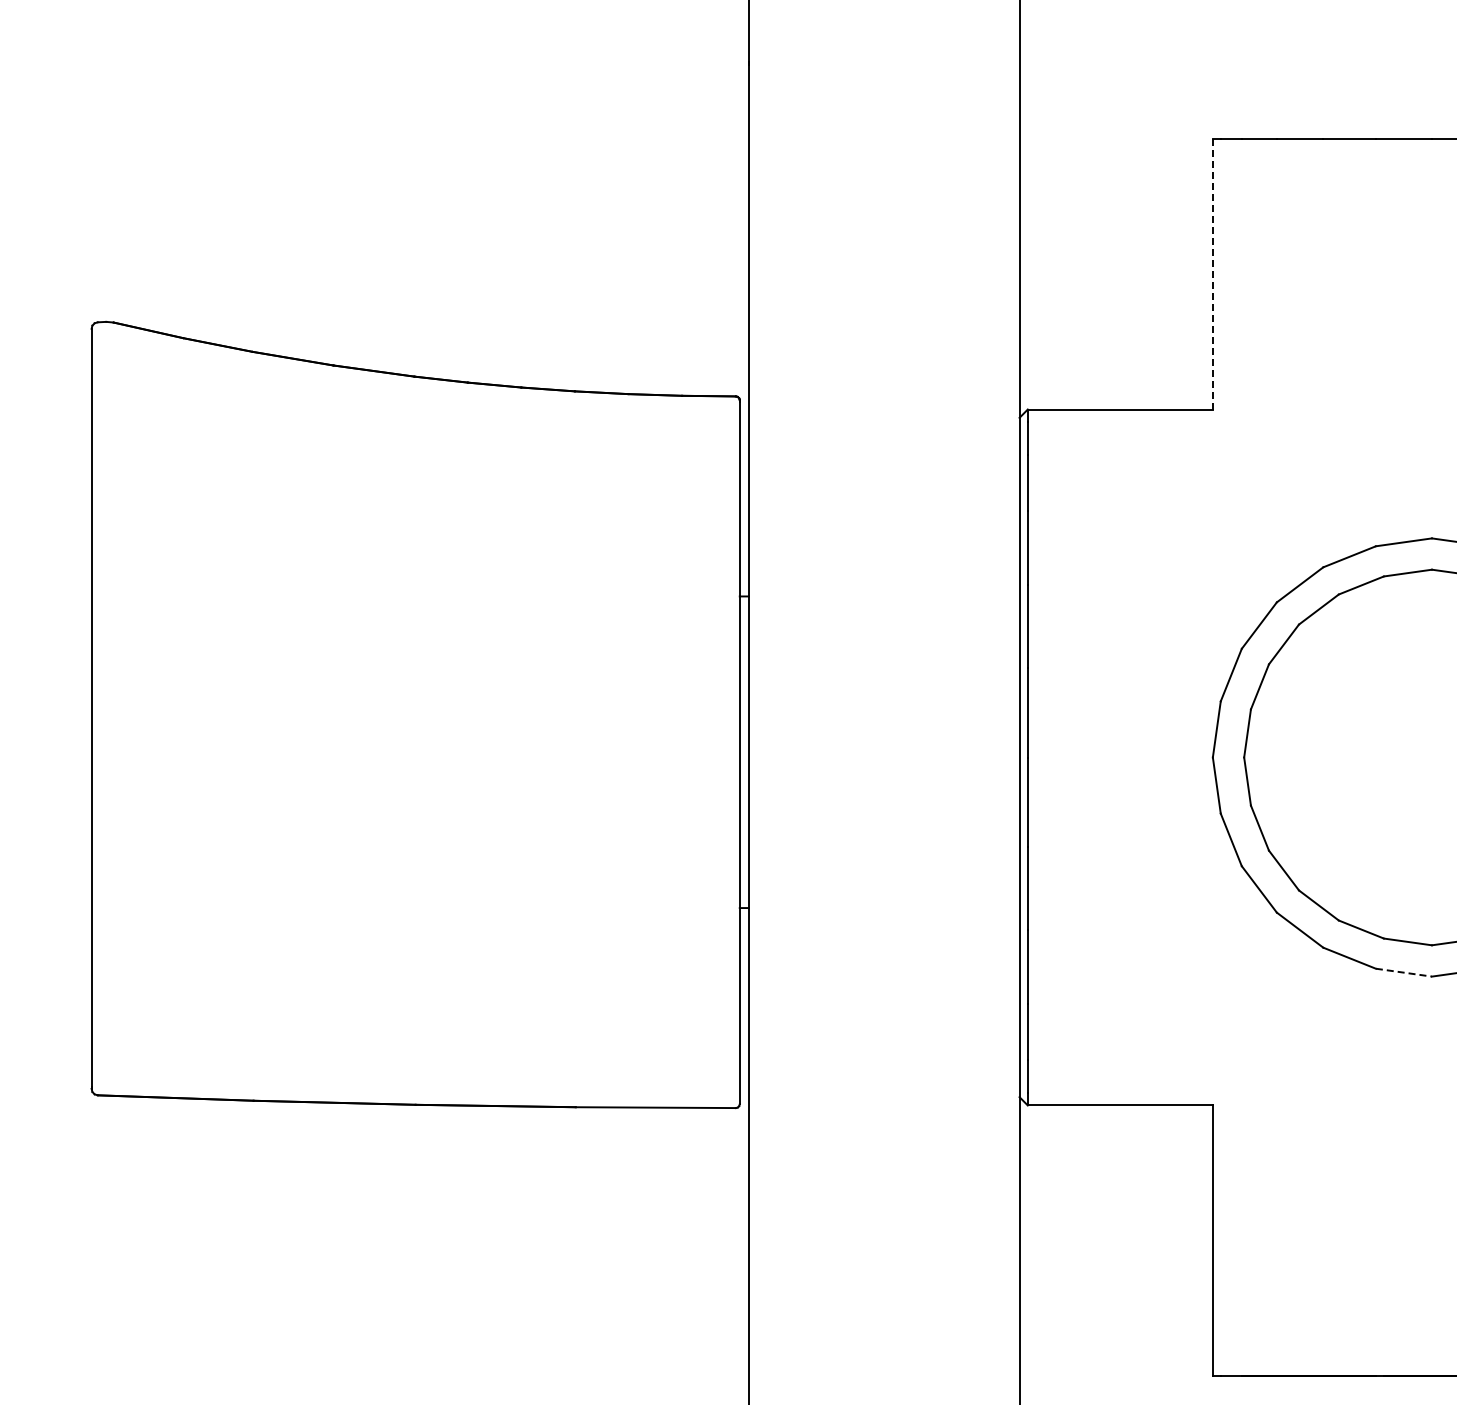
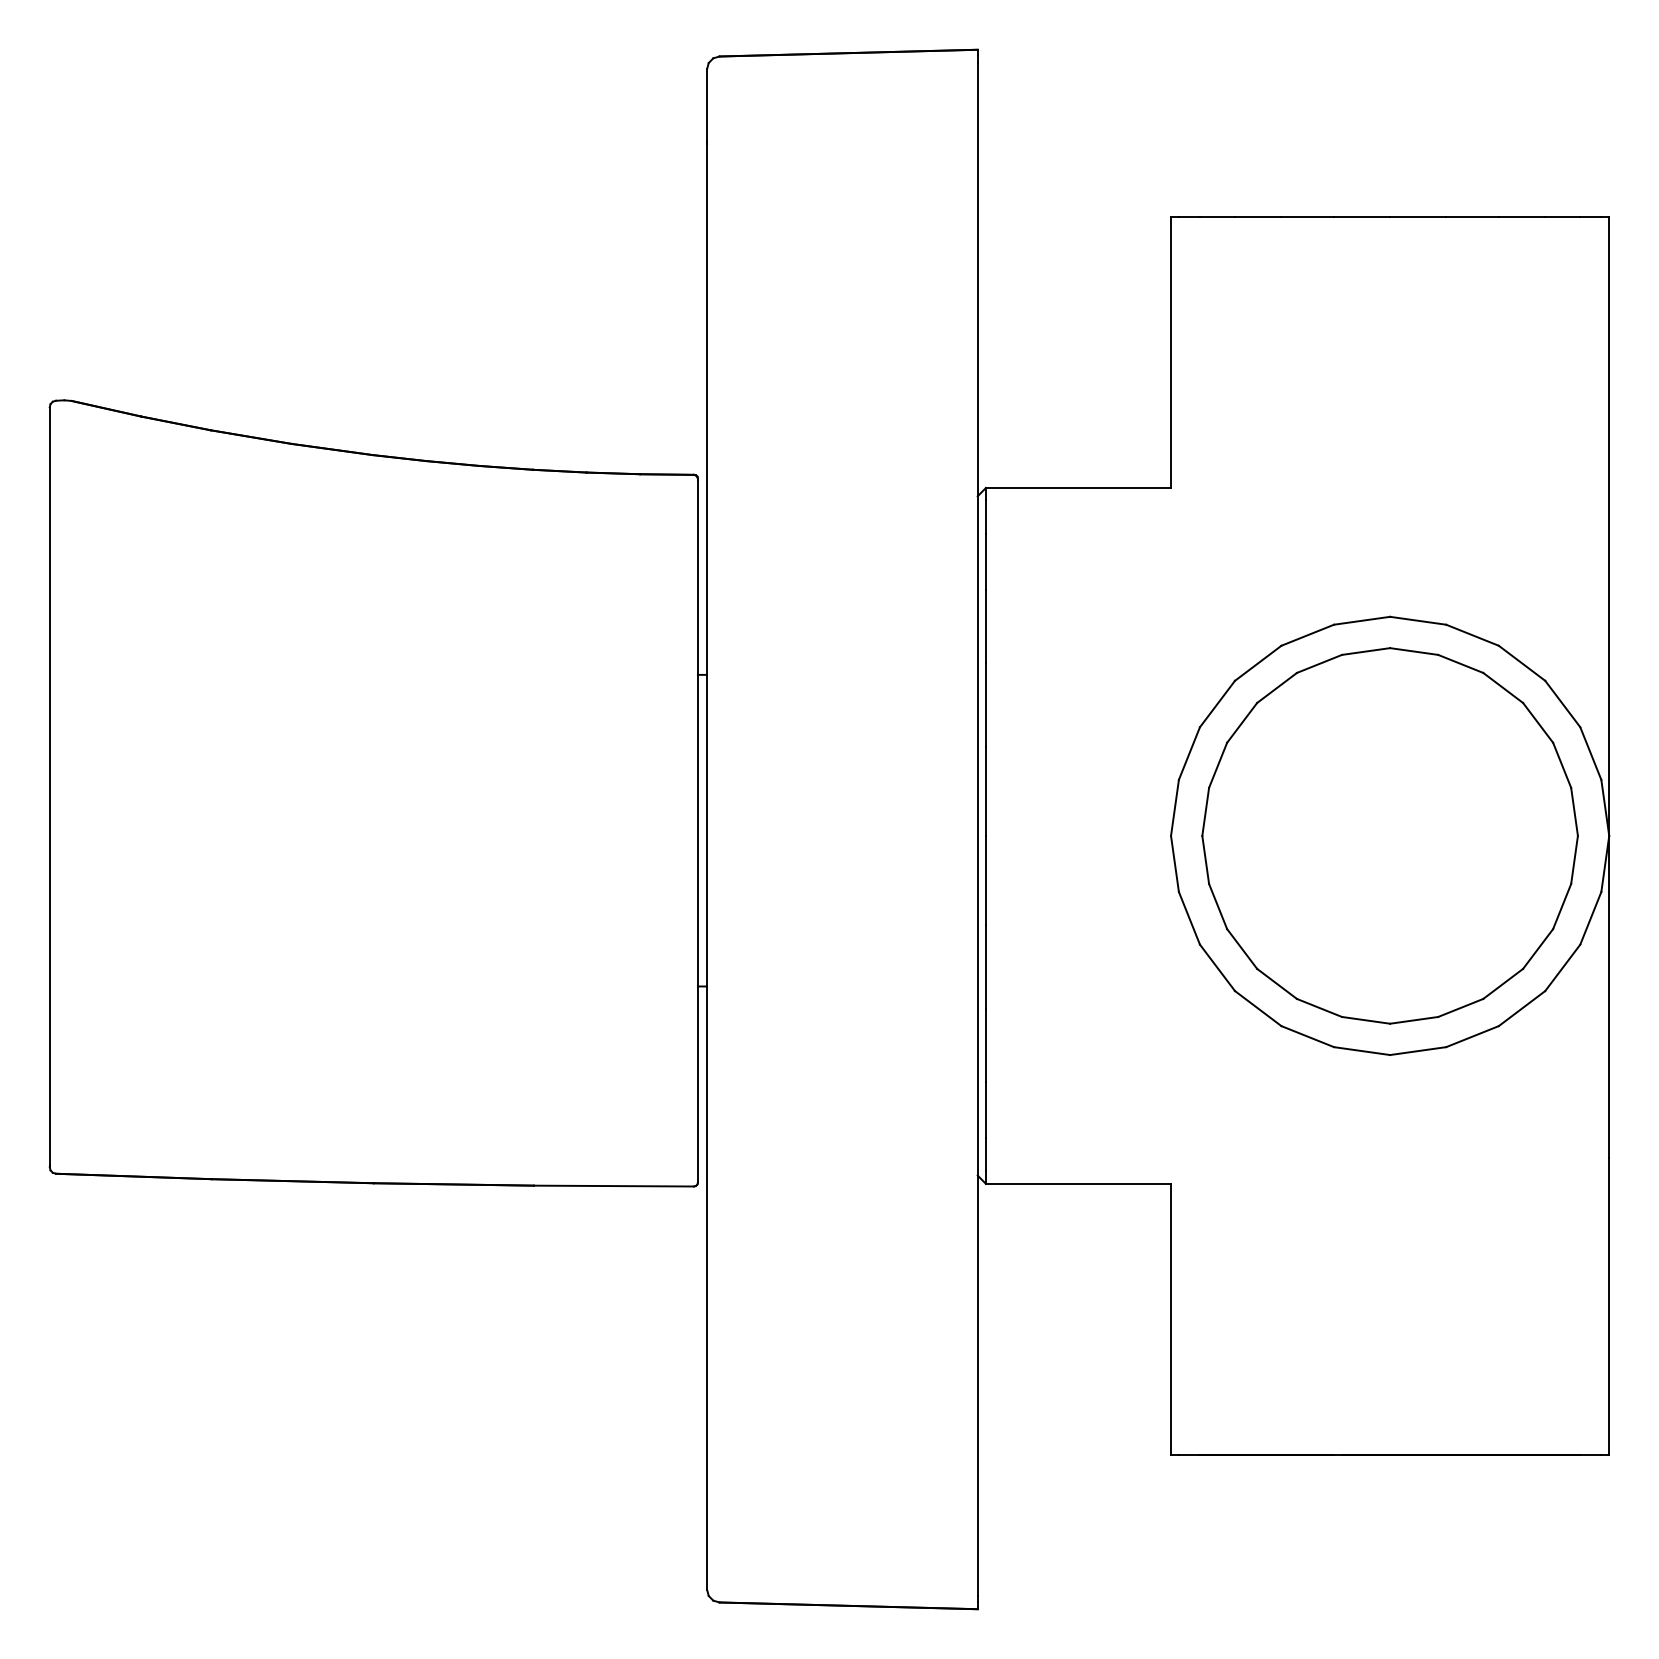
line: (1213, 274) -> (1171, 352), dashed -> solid
line: (1404, 973) -> (1362, 1051), dashed -> solid

